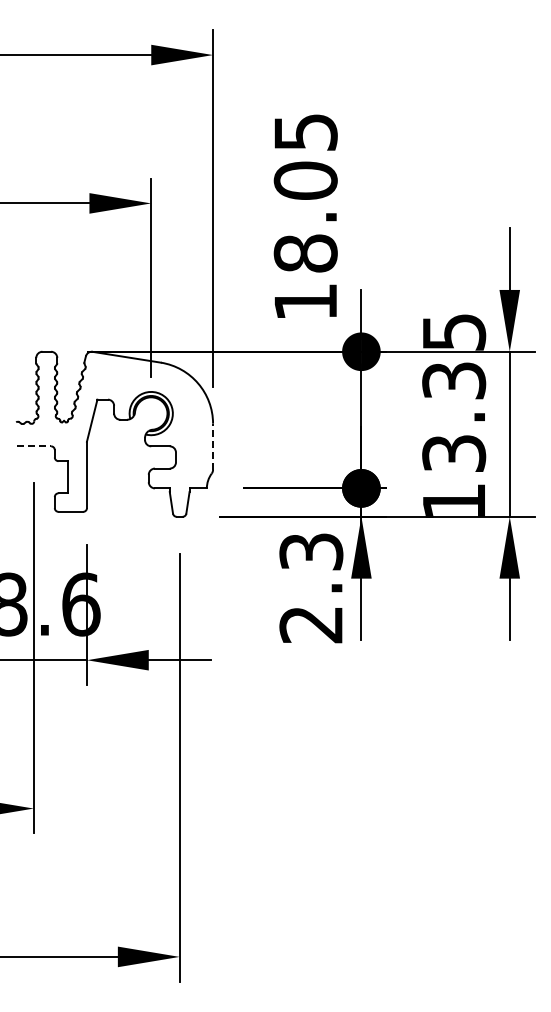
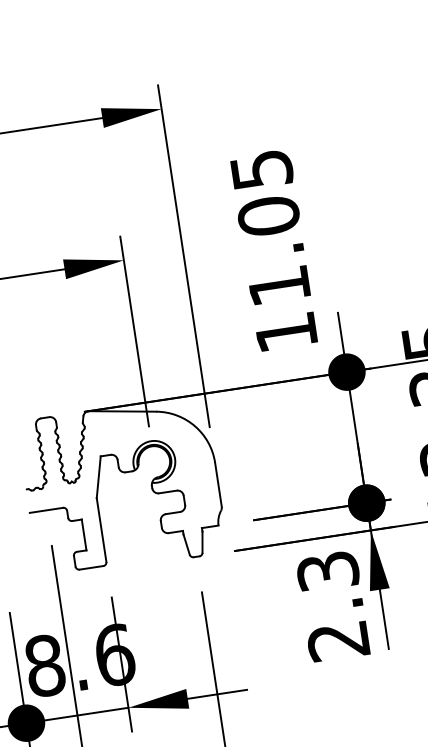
text: (305, 253) -> (279, 286), 18.05 -> 11.05
line: (34, 446) -> (47, 510), dashed -> solid
line: (213, 446) -> (218, 484), dashed -> solid

